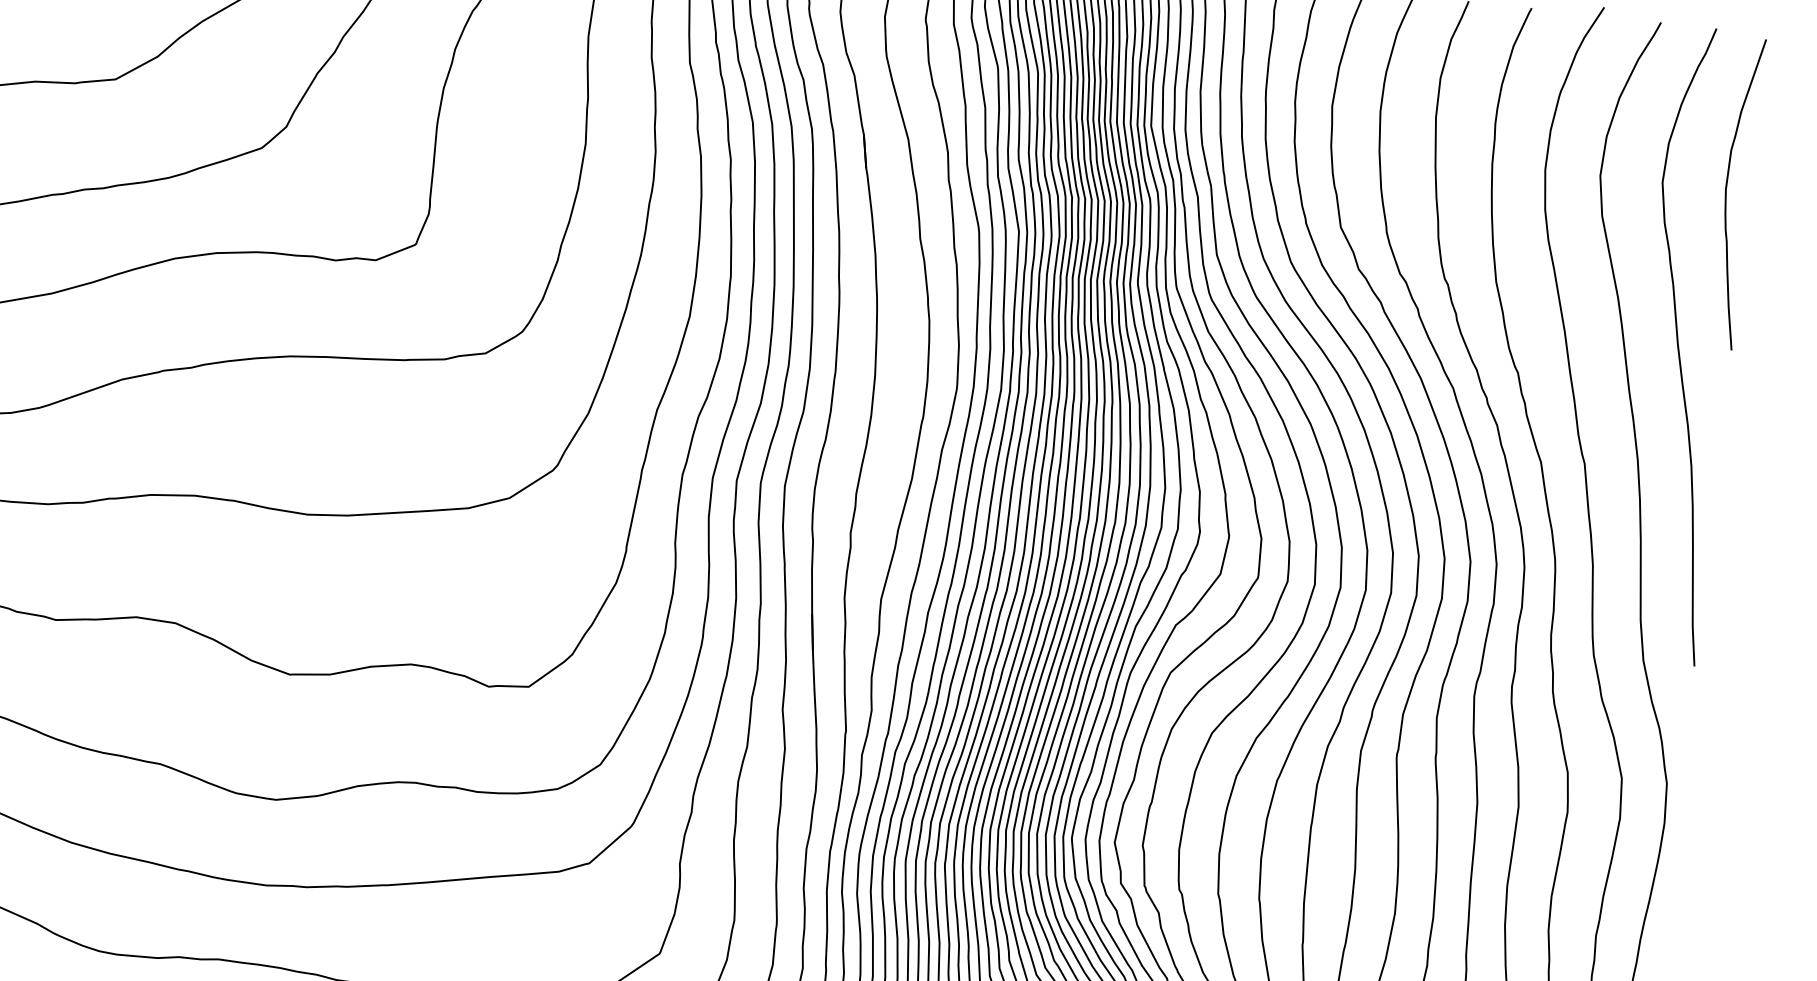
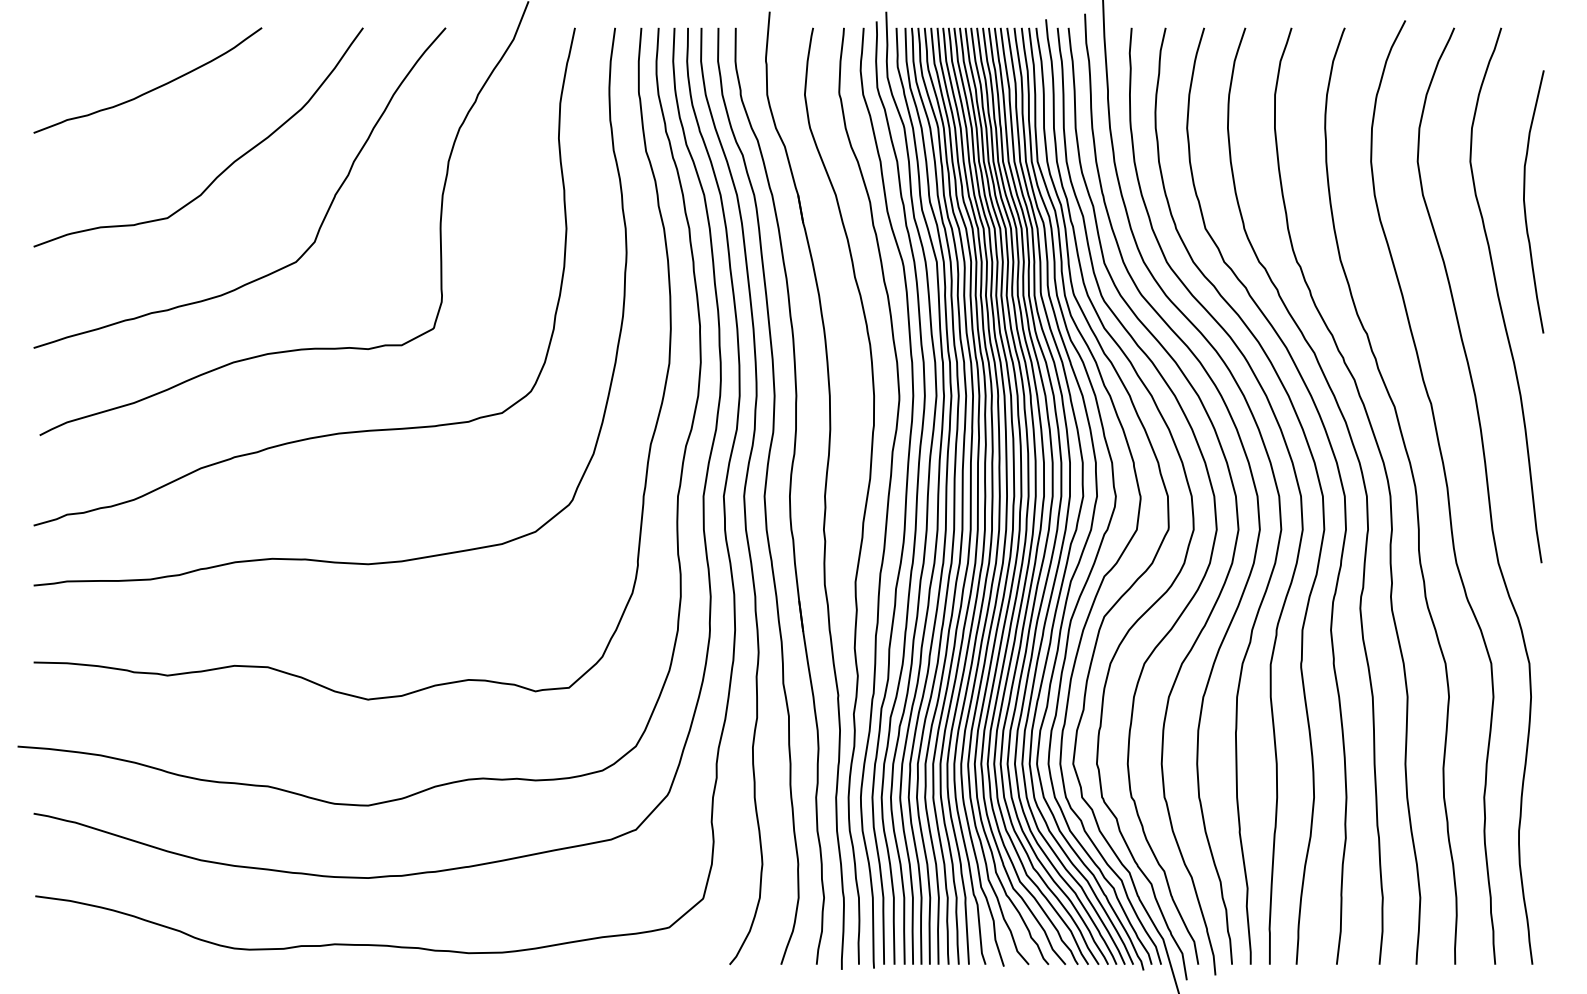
curve: (1727, 193) -> (1525, 202), moved

